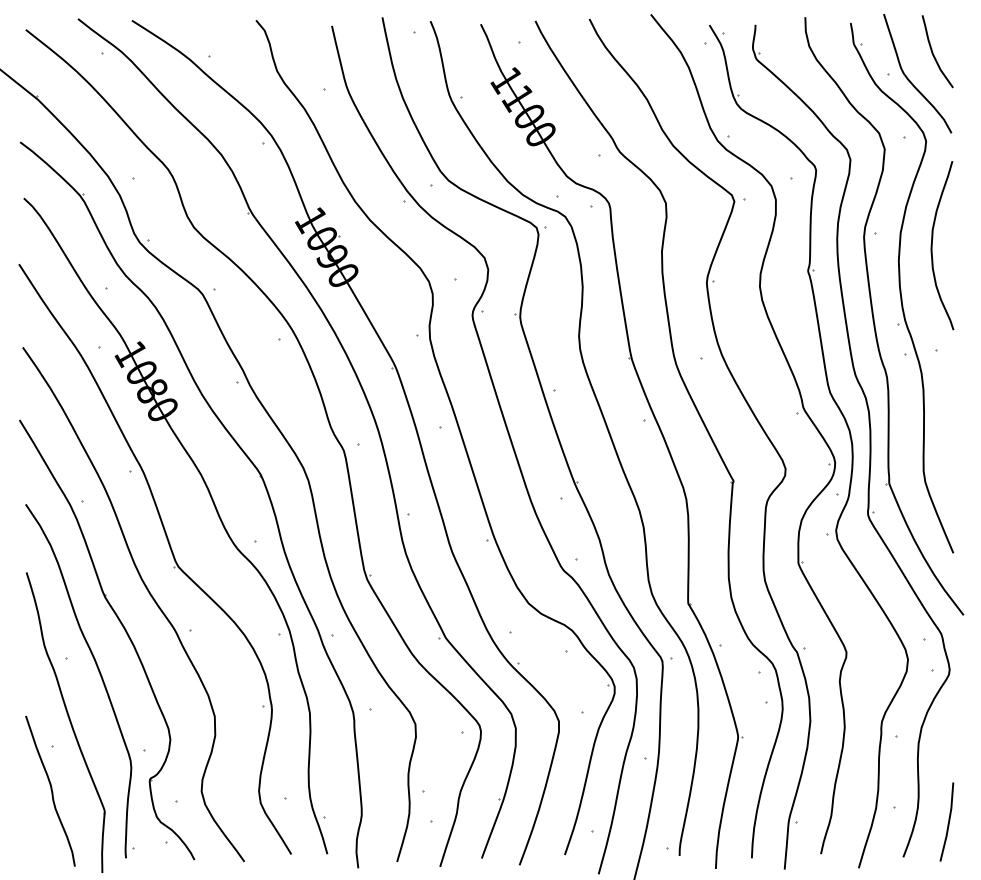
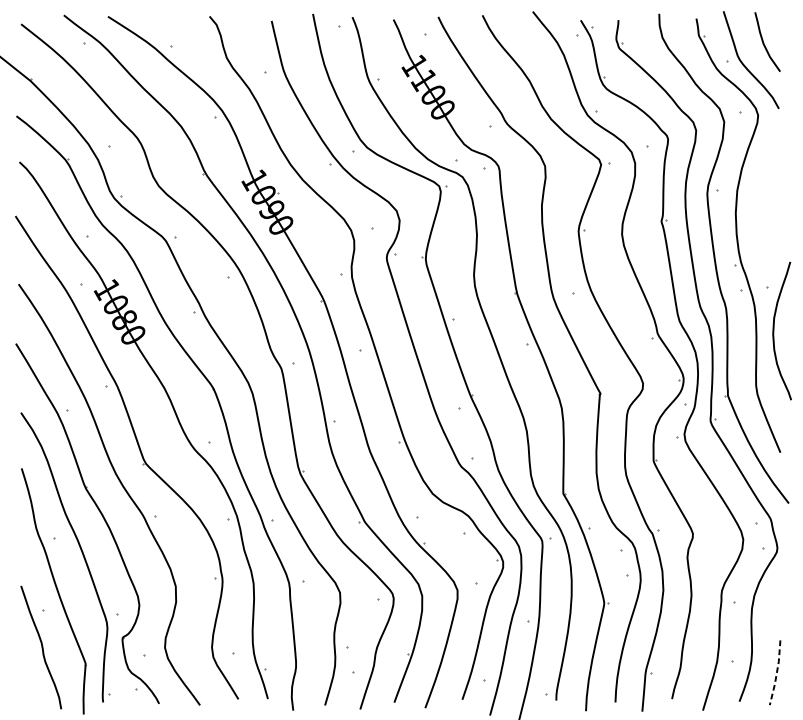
curve: (932, 245) -> (774, 330), moved
line: (948, 822) -> (776, 673), solid -> dashed

